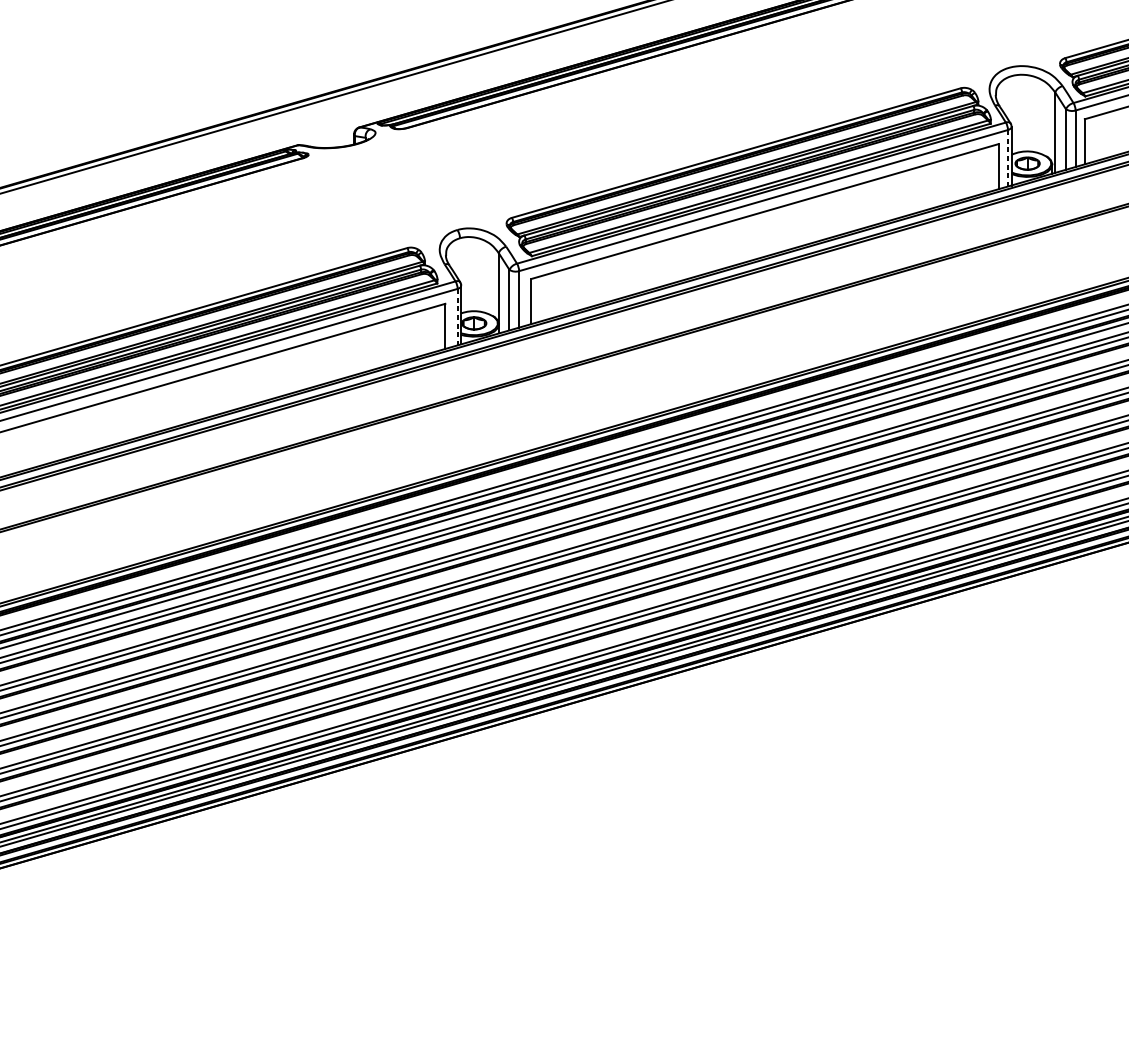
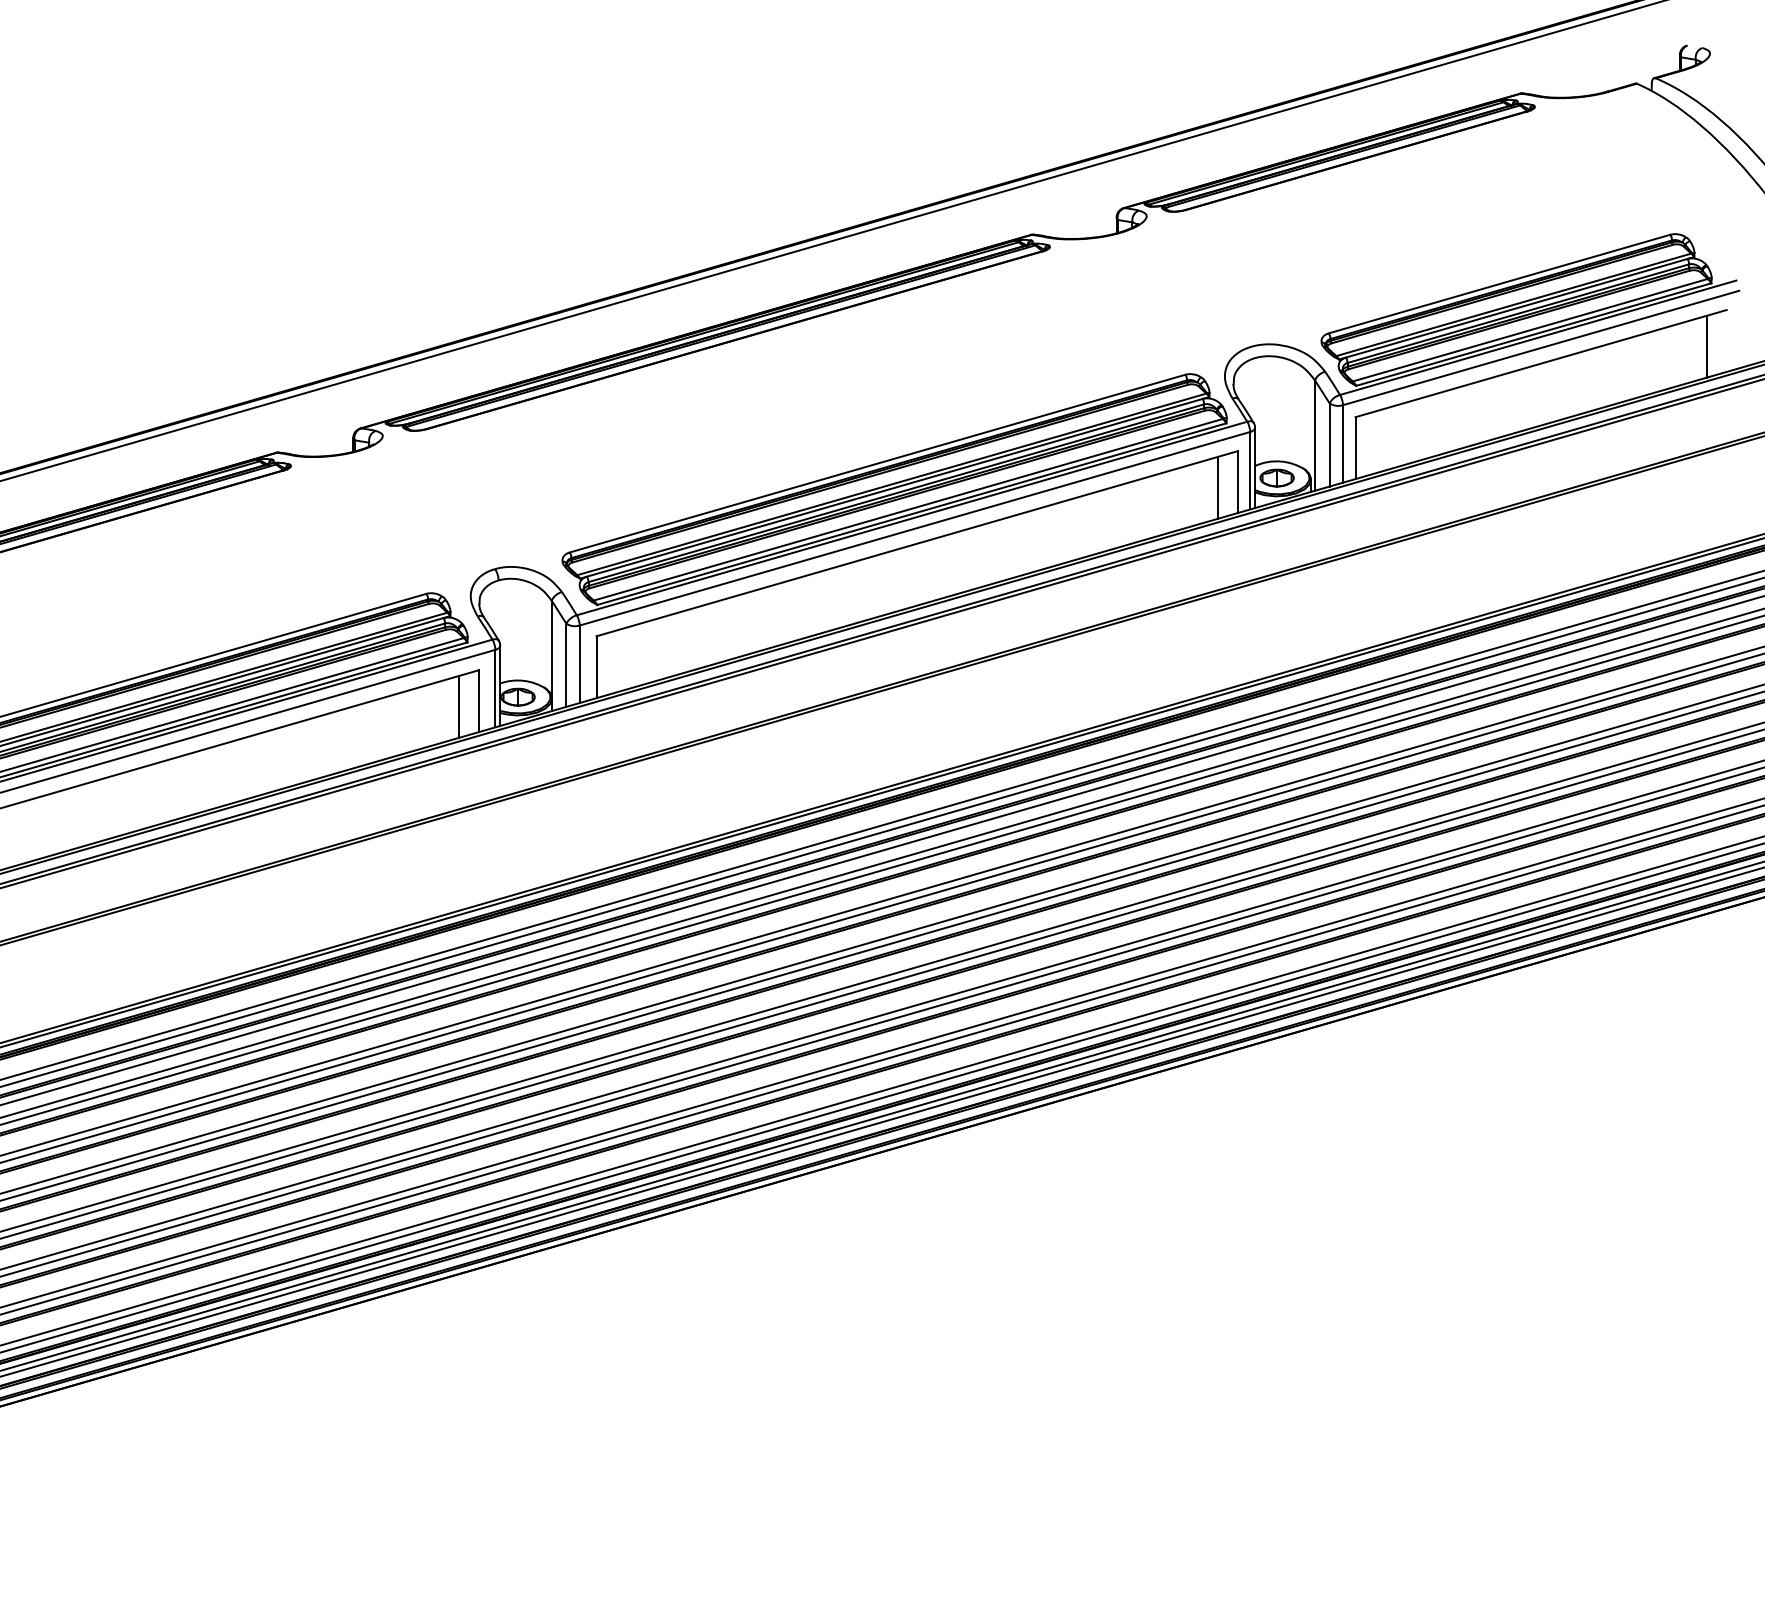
line: (1008, 158) -> (1250, 470), dashed -> solid
line: (984, 170) -> (1218, 487), added
line: (457, 317) -> (495, 688), dashed -> solid
line: (431, 330) -> (459, 706), added

